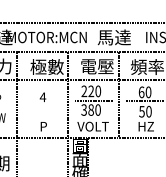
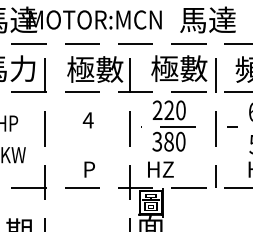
text: (96, 66) -> (178, 68), 電壓 -> 極數
text: (92, 126) -> (171, 169), VOLT -> HZ

